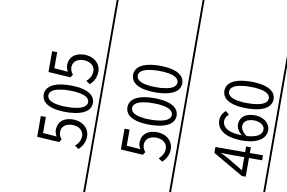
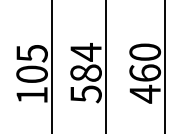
text: (153, 94) -> (85, 62), 500 -> 584
text: (61, 131) -> (31, 95), 505 -> 105

